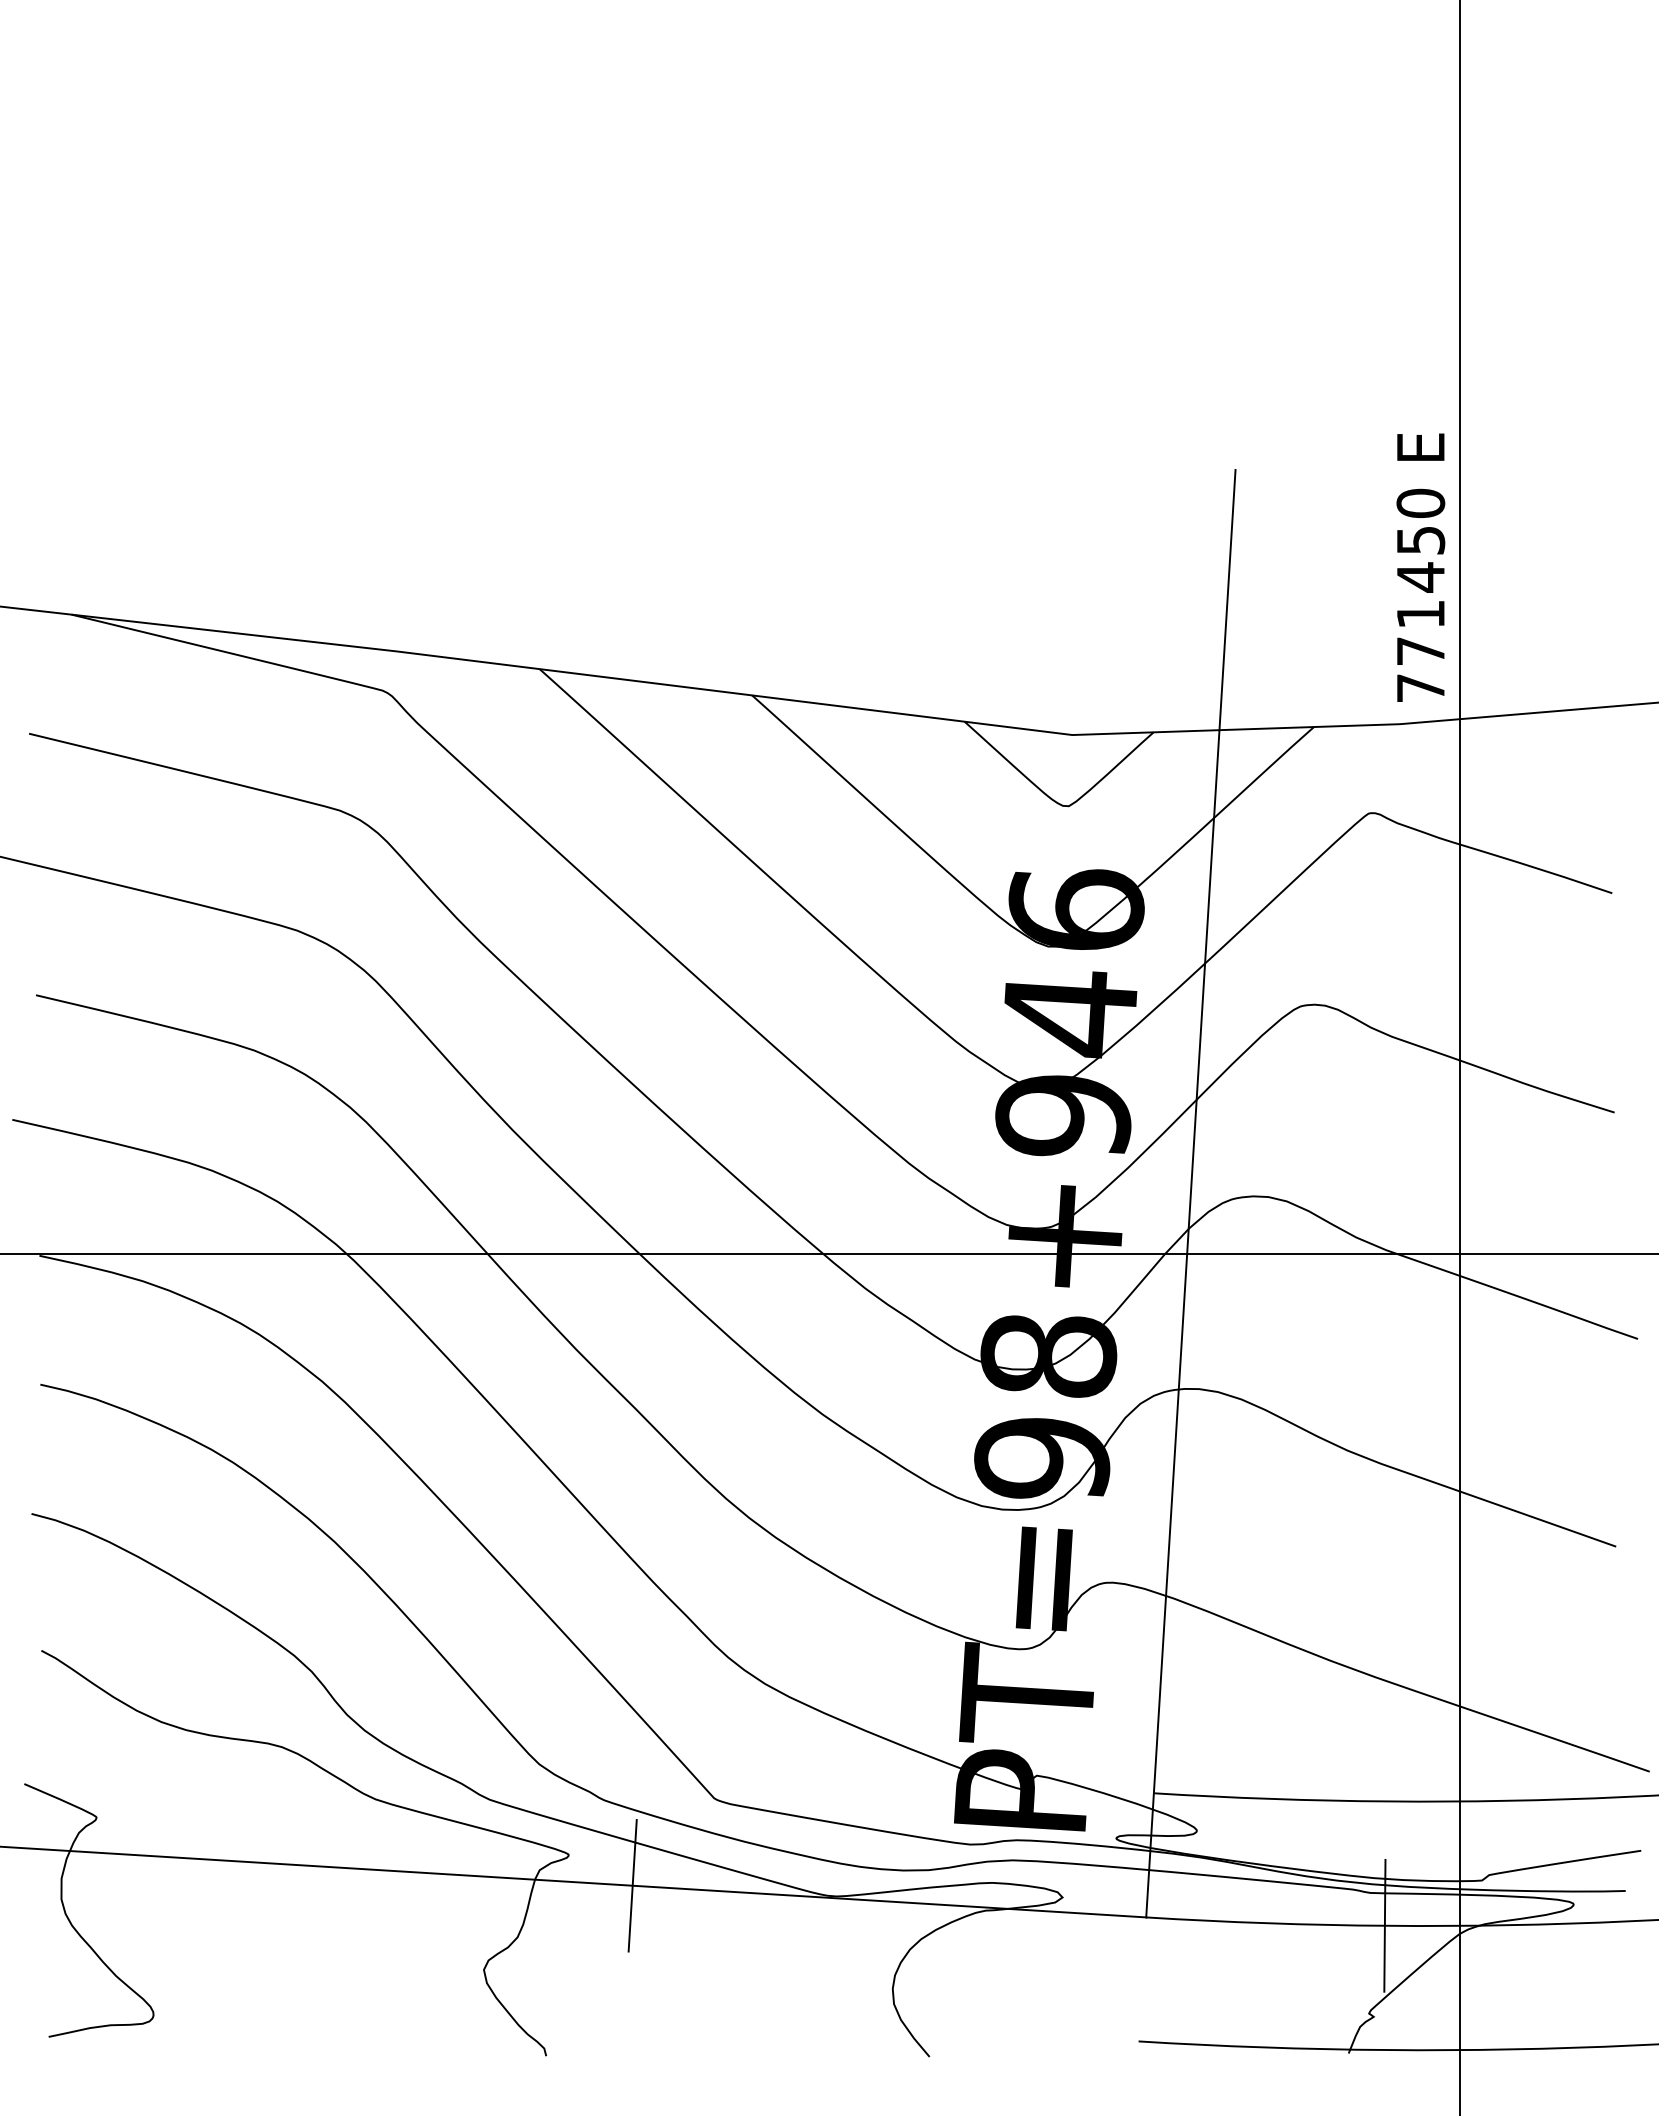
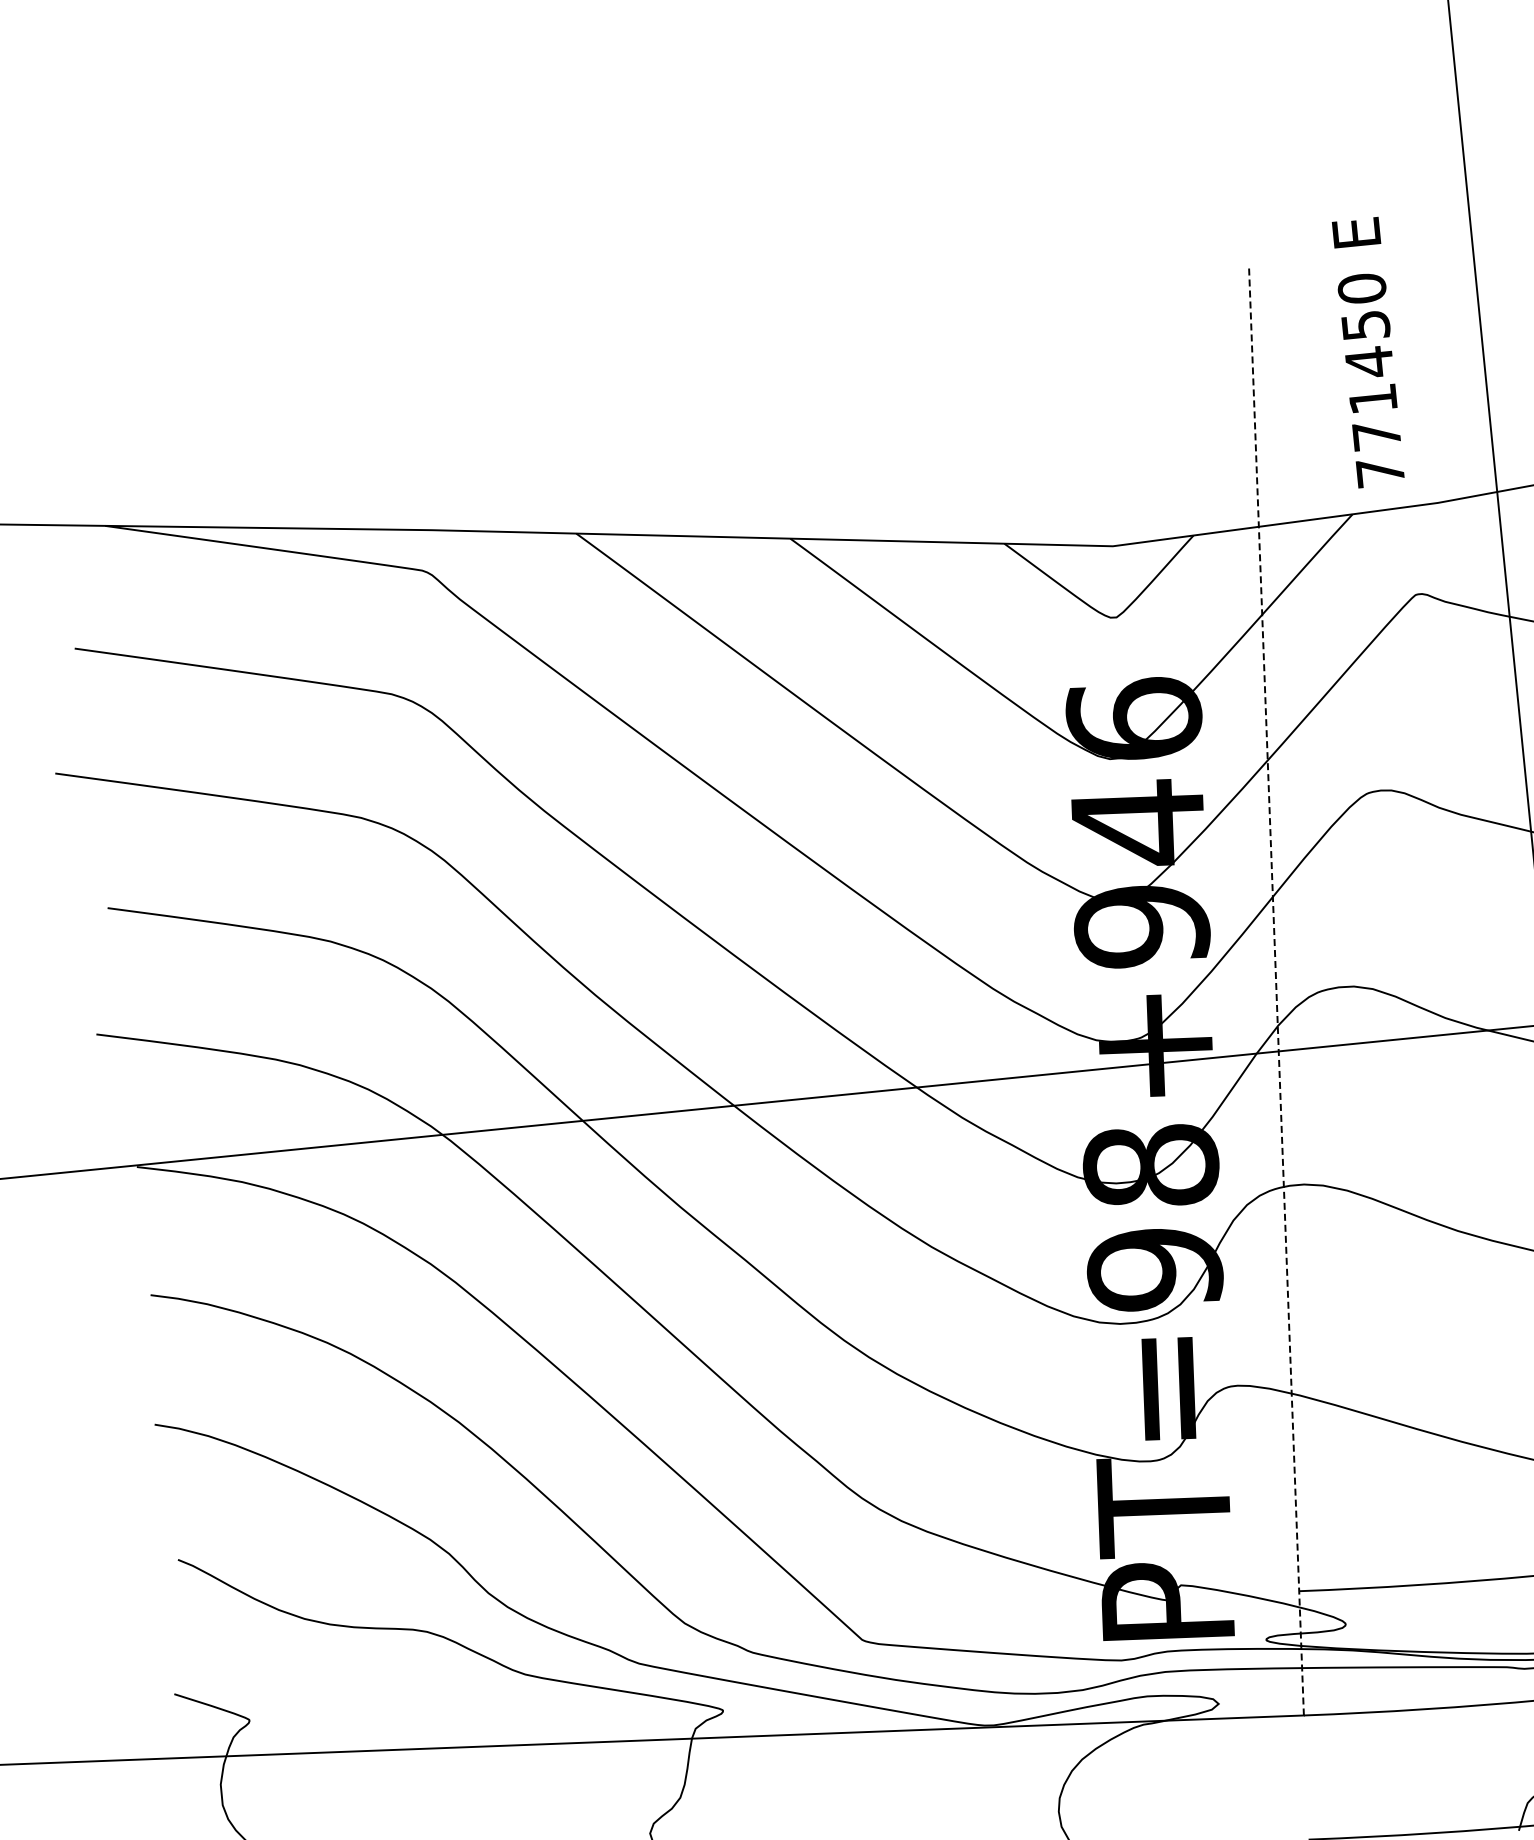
text: (1420, 567) -> (1368, 352), moved
line: (1190, 1193) -> (1276, 990), solid -> dashed
line: (632, 1885) -> (789, 1734), removed

